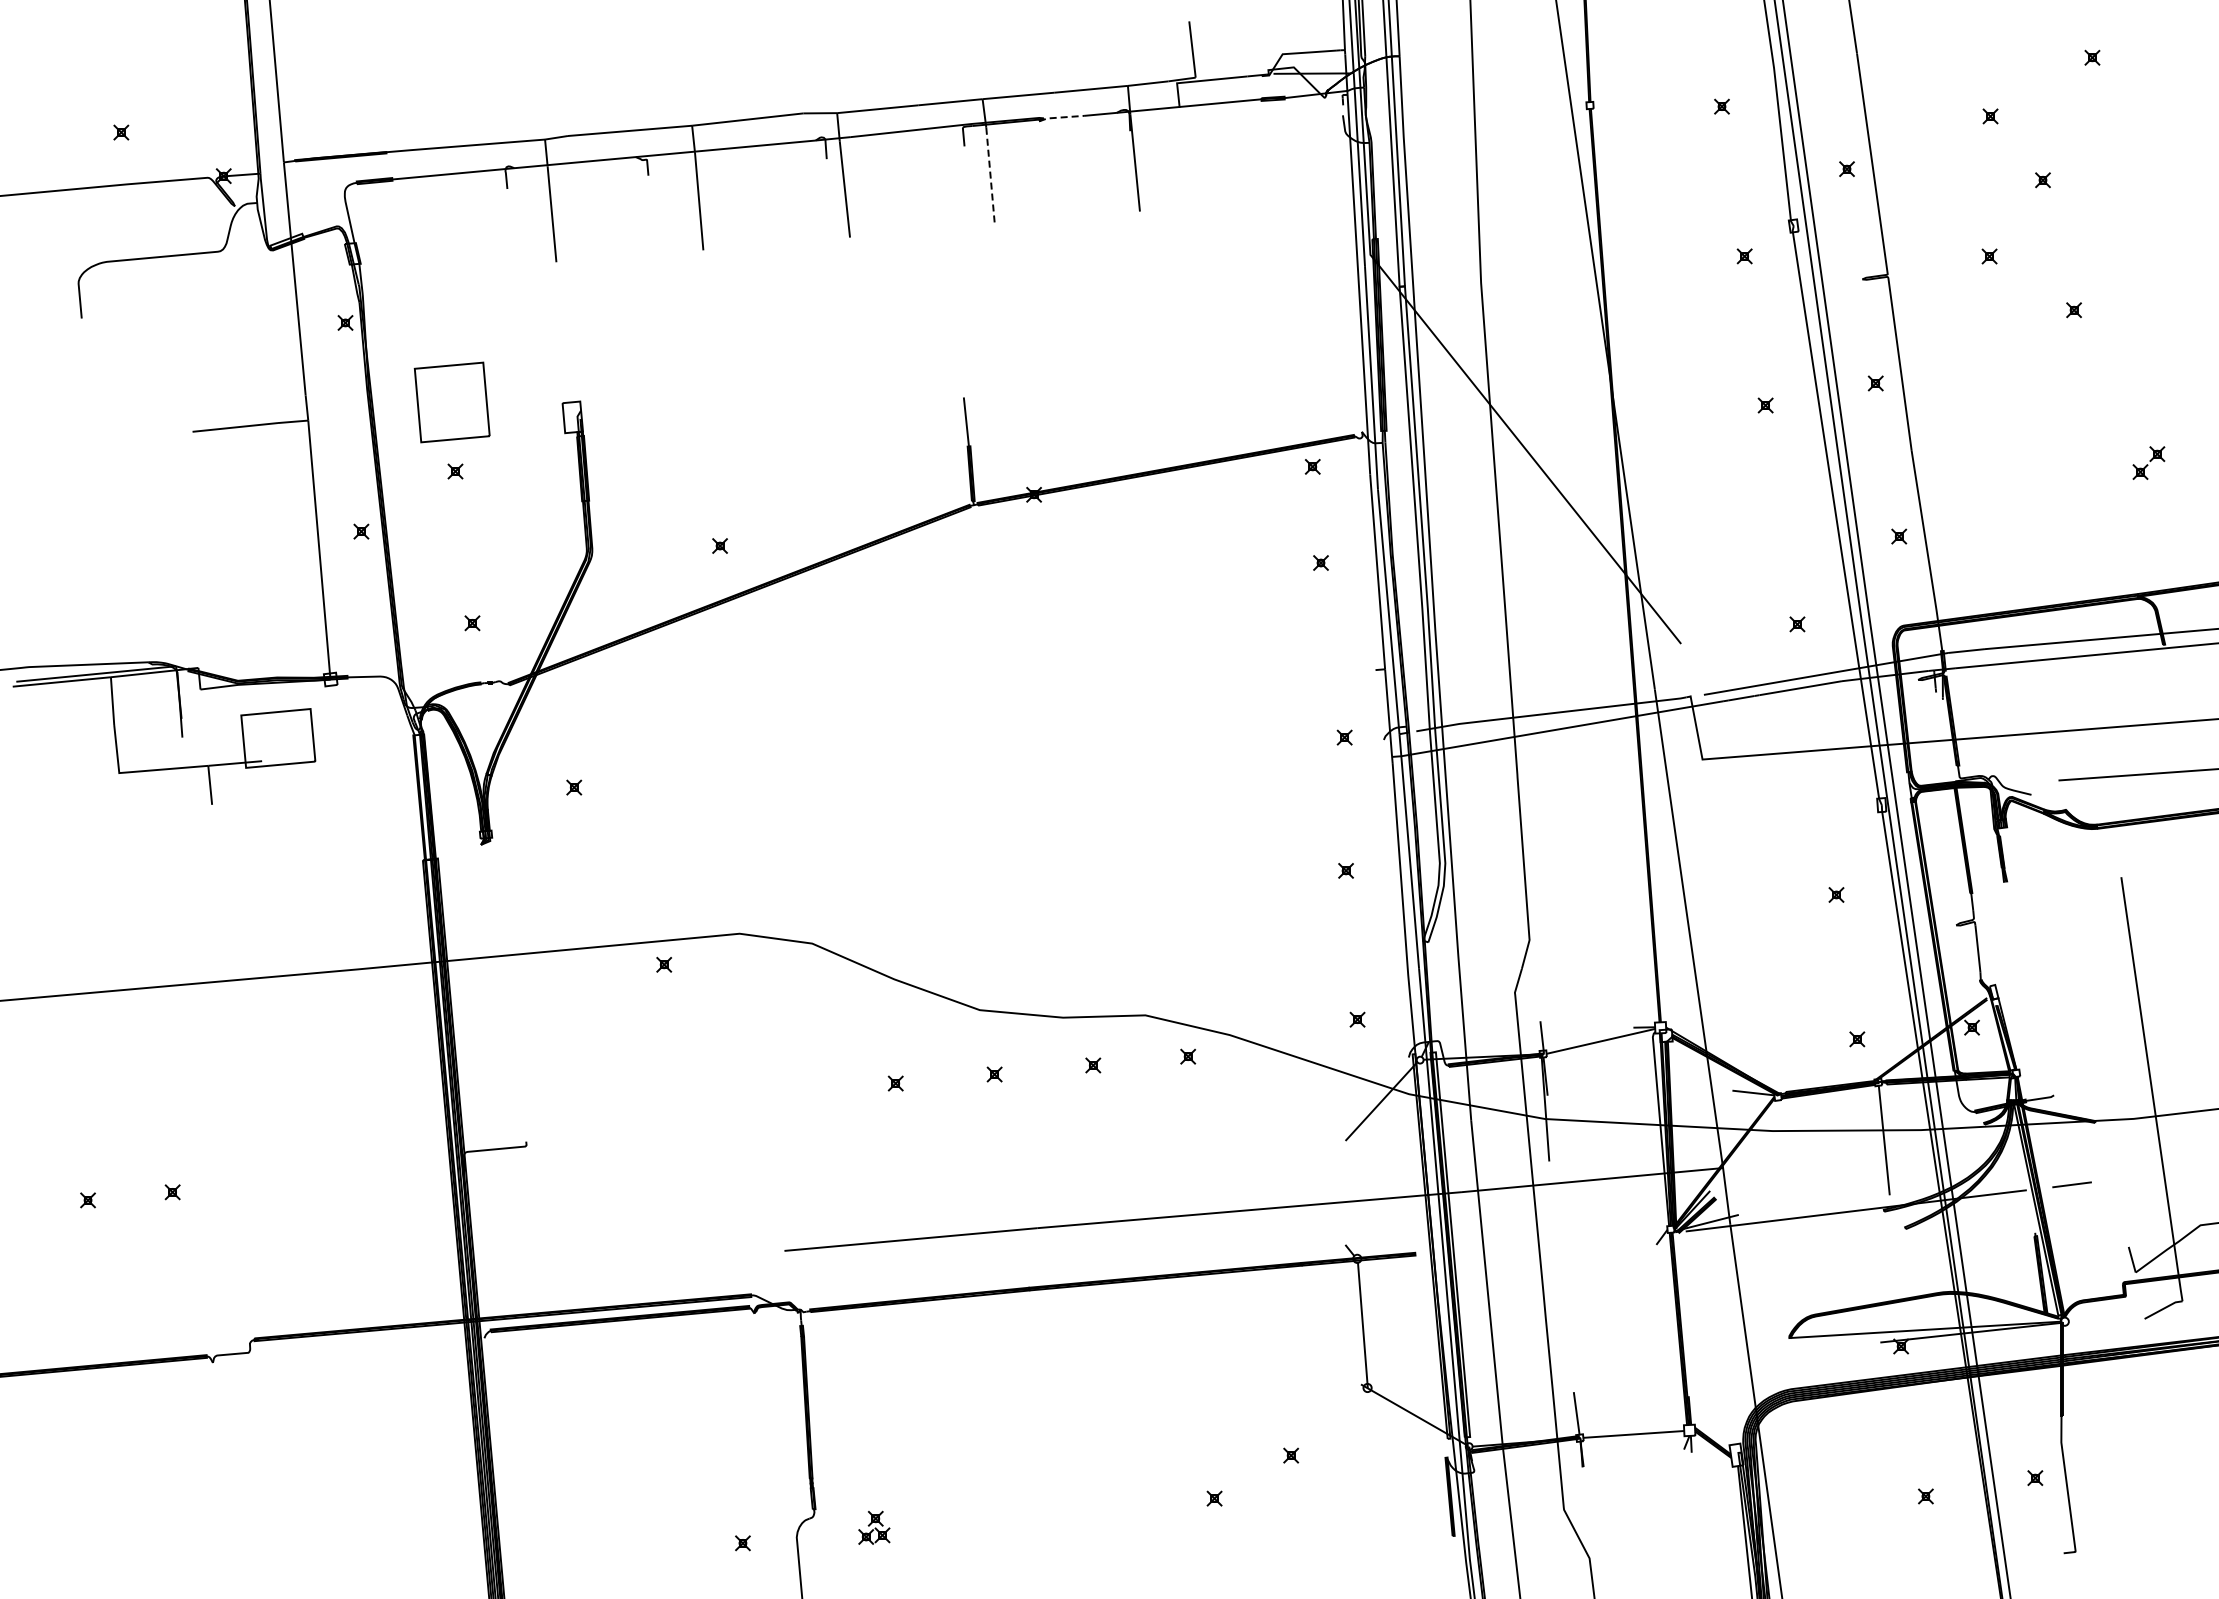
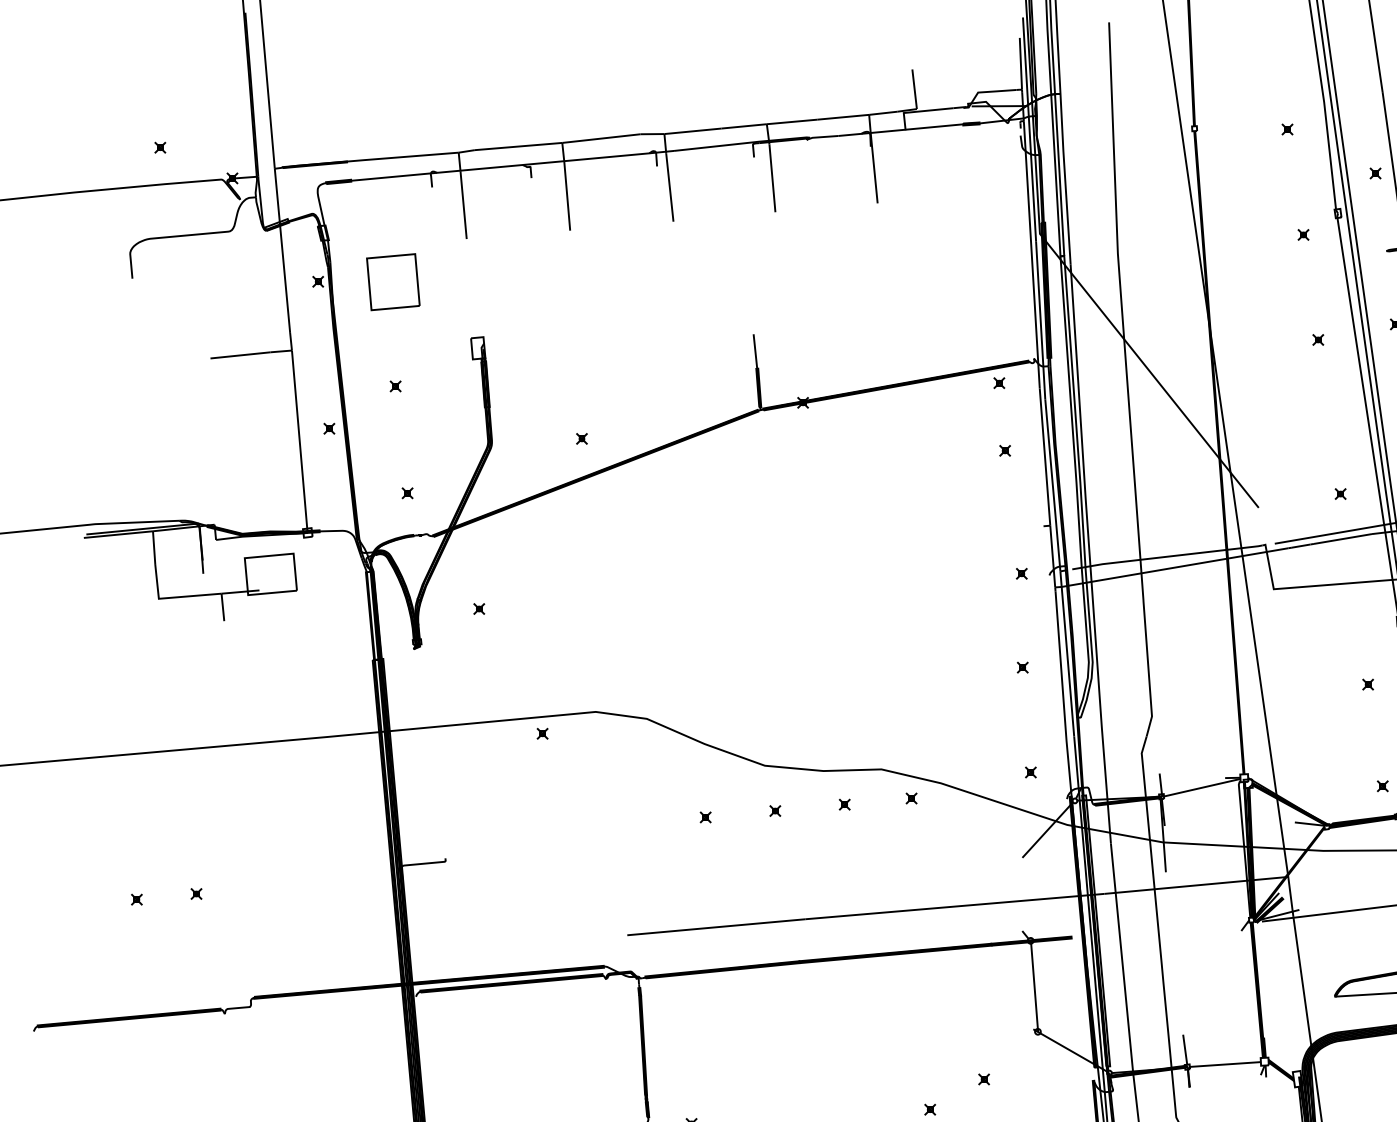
line: (1061, 117) -> (822, 137), dashed -> solid
line: (990, 176) -> (772, 178), dashed -> solid
part: (451, 402) -> (392, 282), moved

